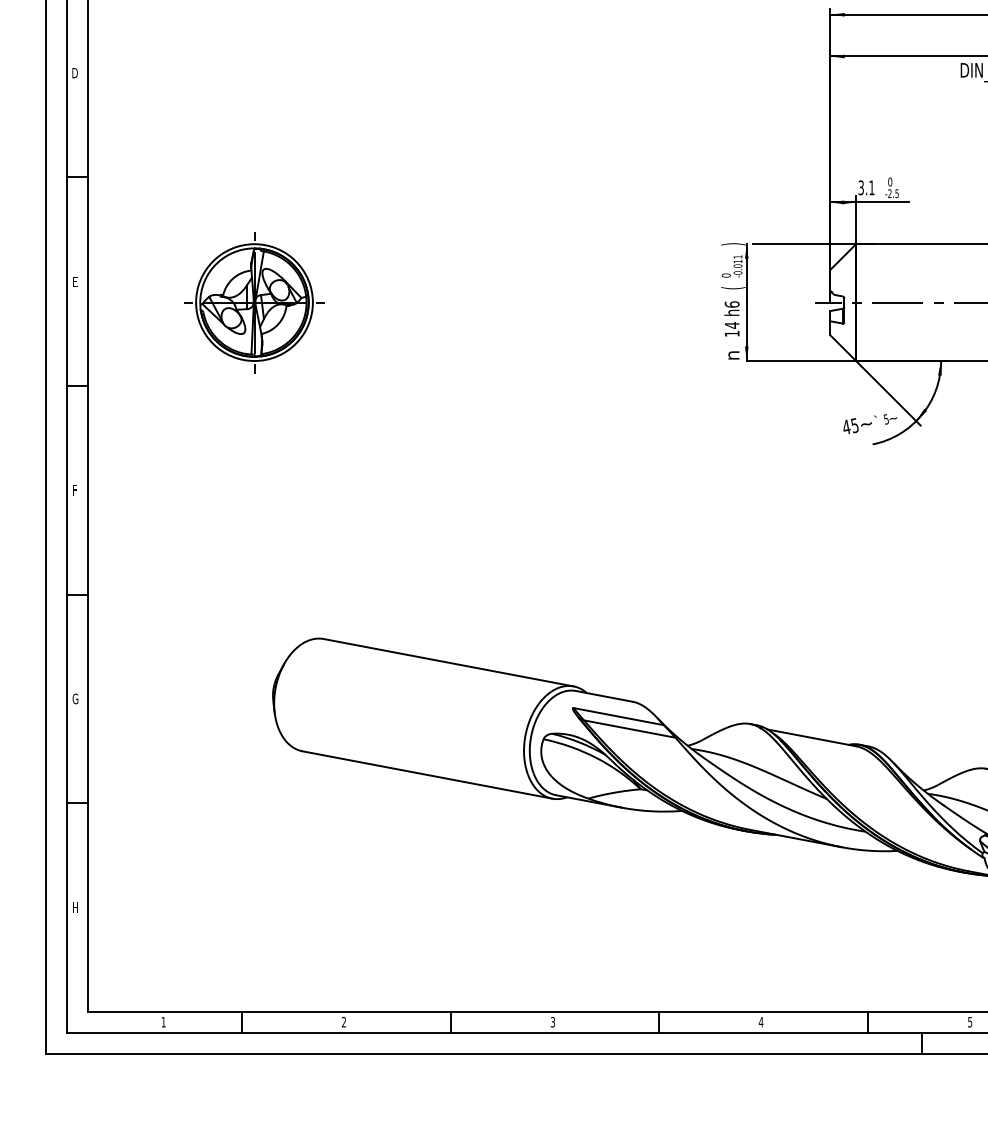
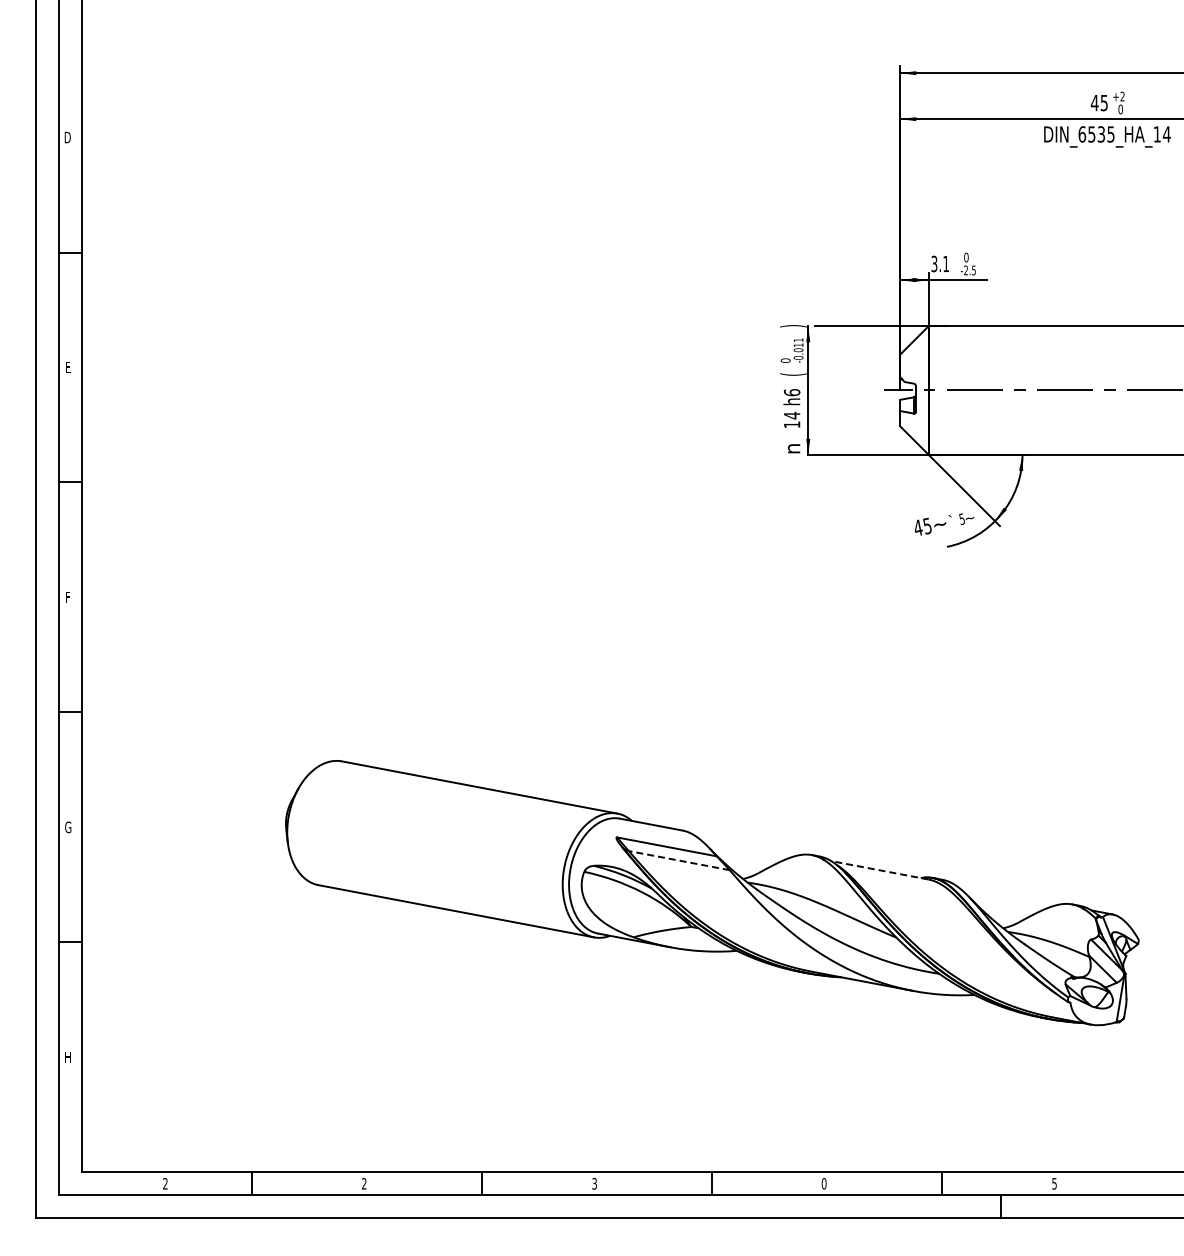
part: (254, 302) -> (265, 390), removed
line: (629, 728) -> (678, 860), solid -> dashed
line: (811, 738) -> (879, 870), solid -> dashed
text: (163, 1021) -> (165, 1183), 1 -> 2
text: (760, 1021) -> (823, 1183), 4 -> 0

